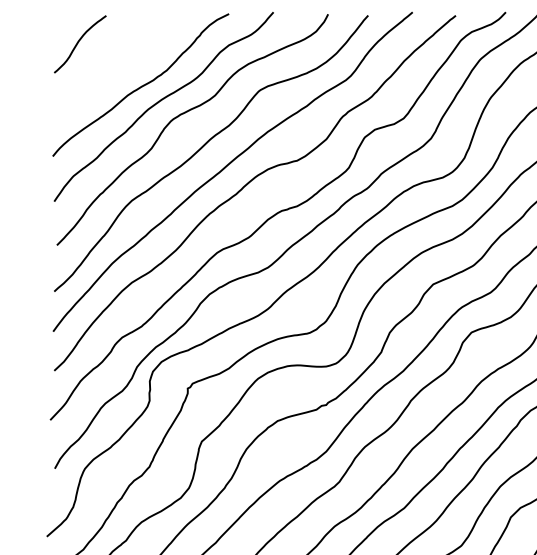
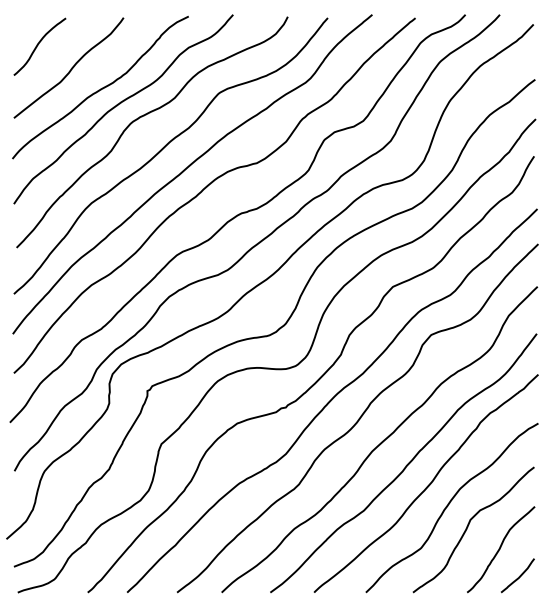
curve: (110, 67) -> (70, 69), added

